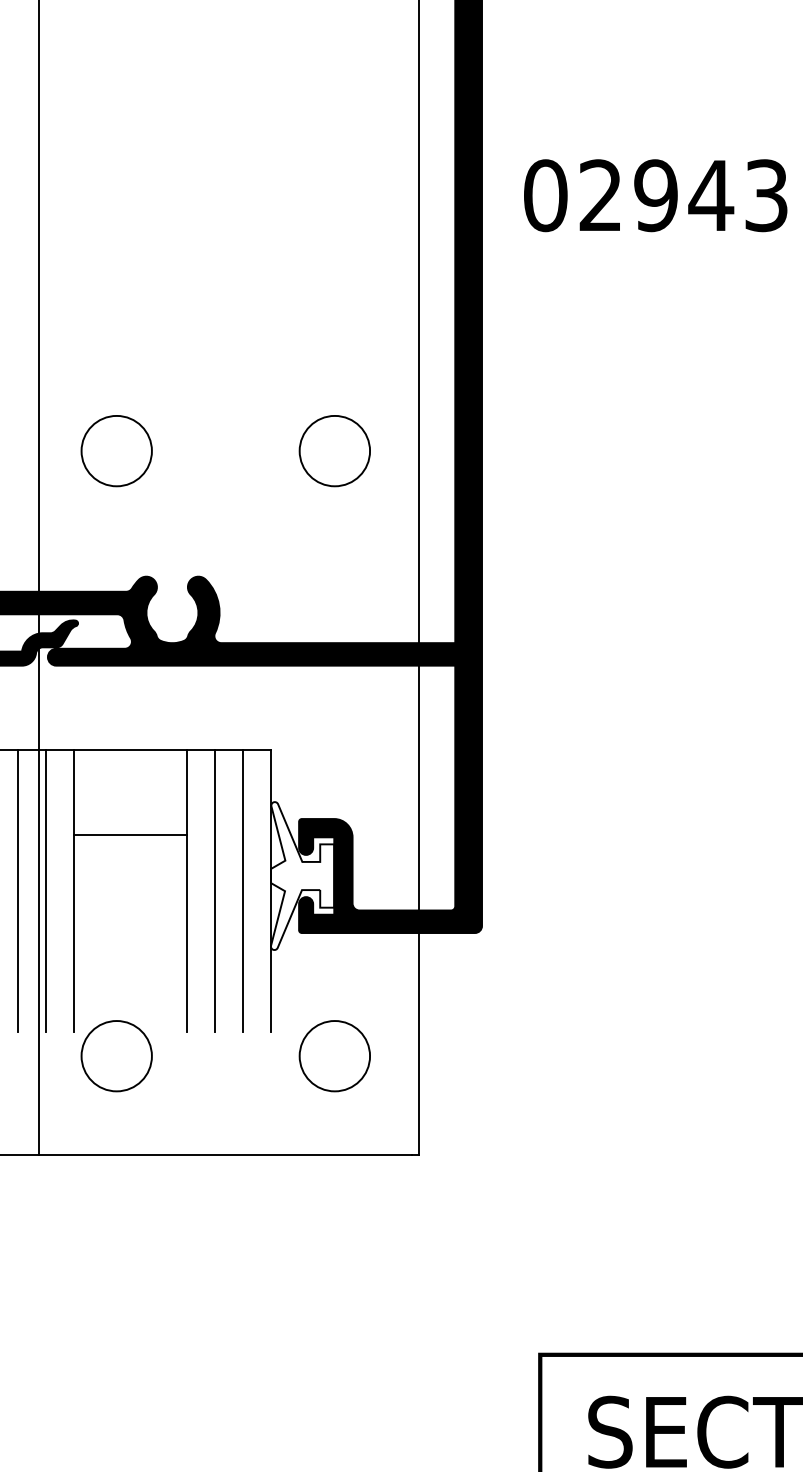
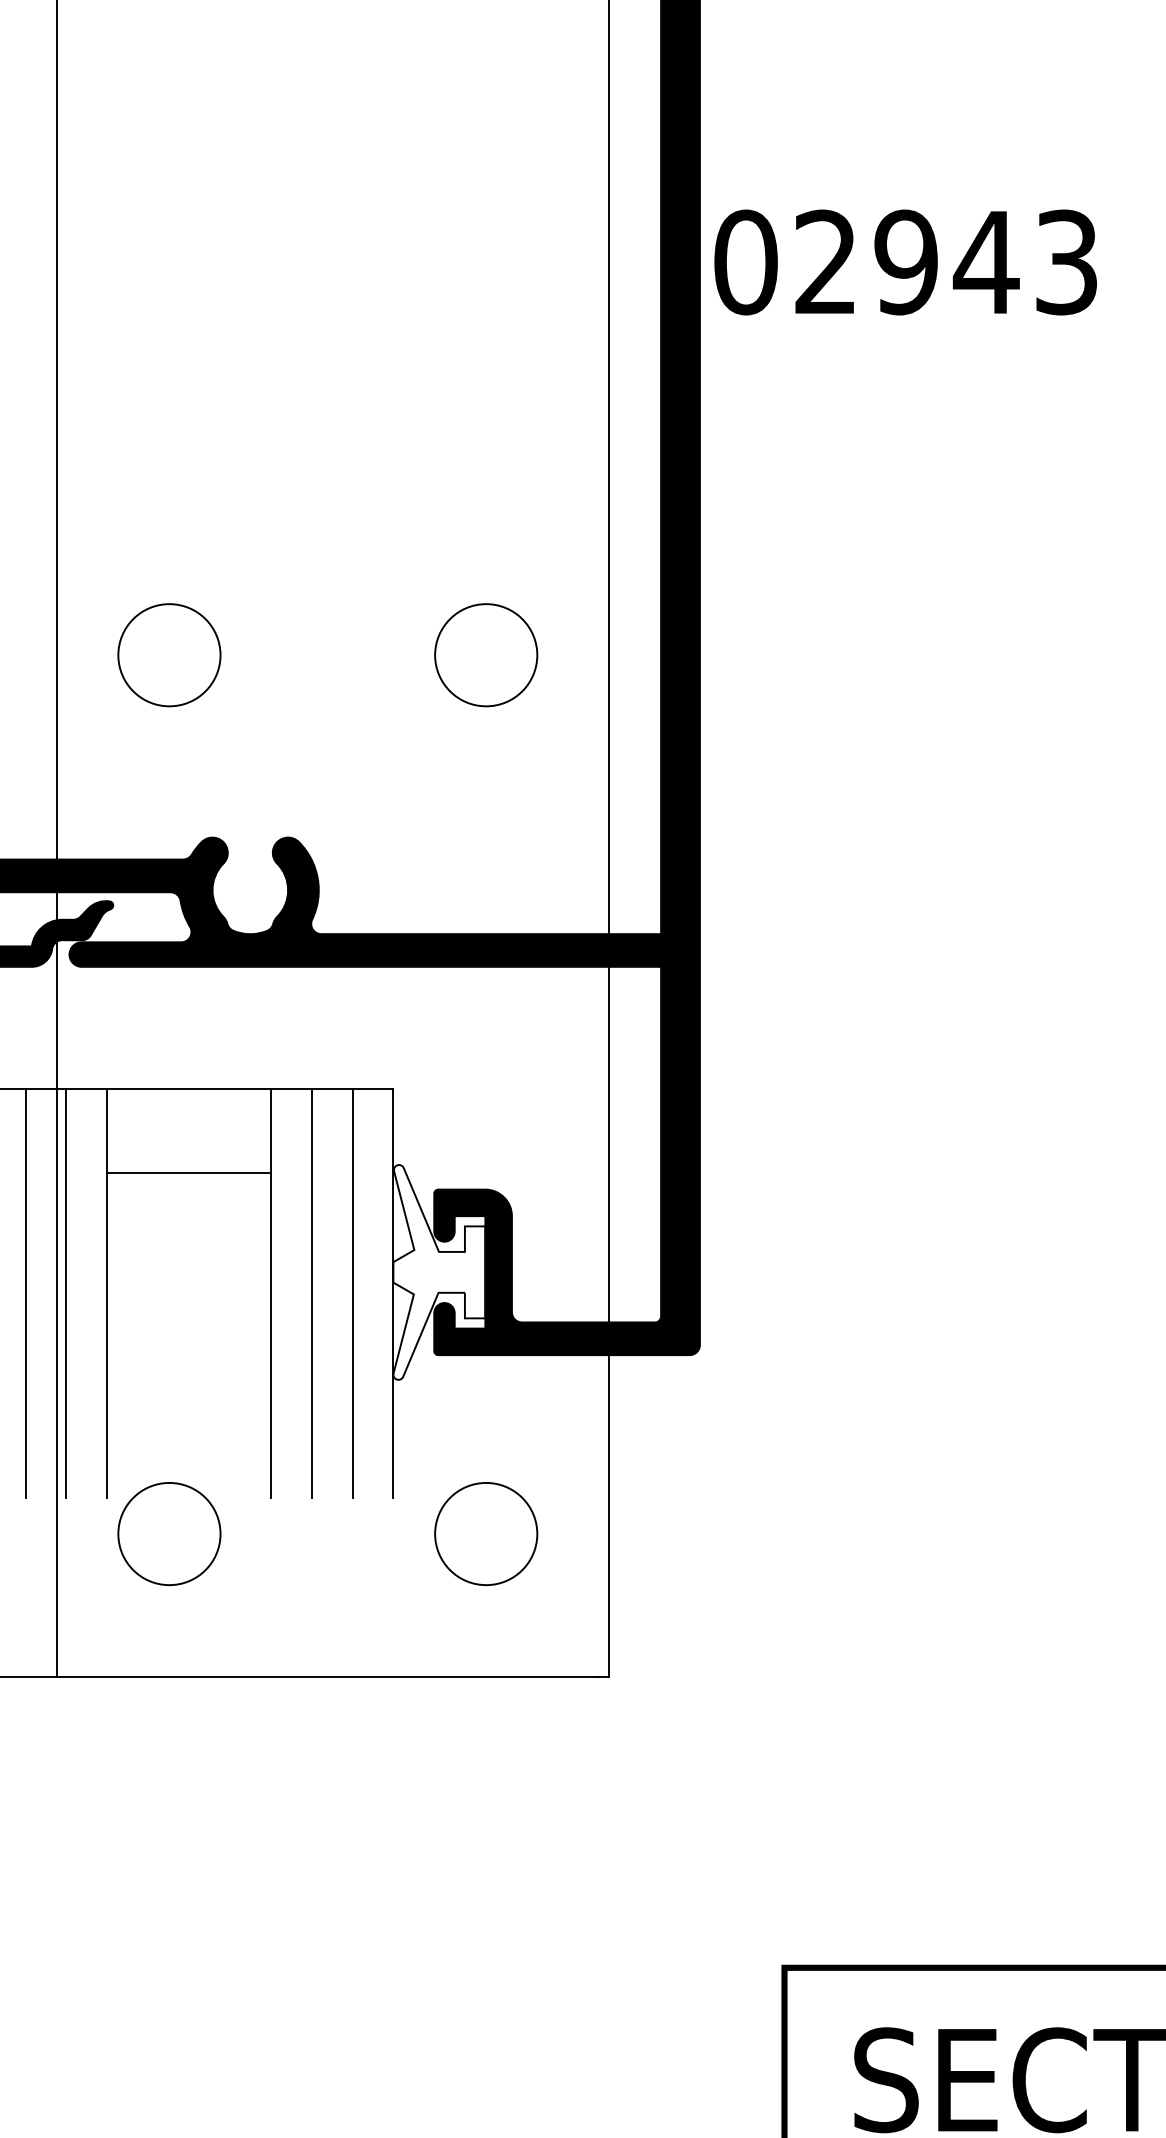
text: (655, 195) -> (905, 262), moved
line: (129, 834) -> (187, 1172), moved

